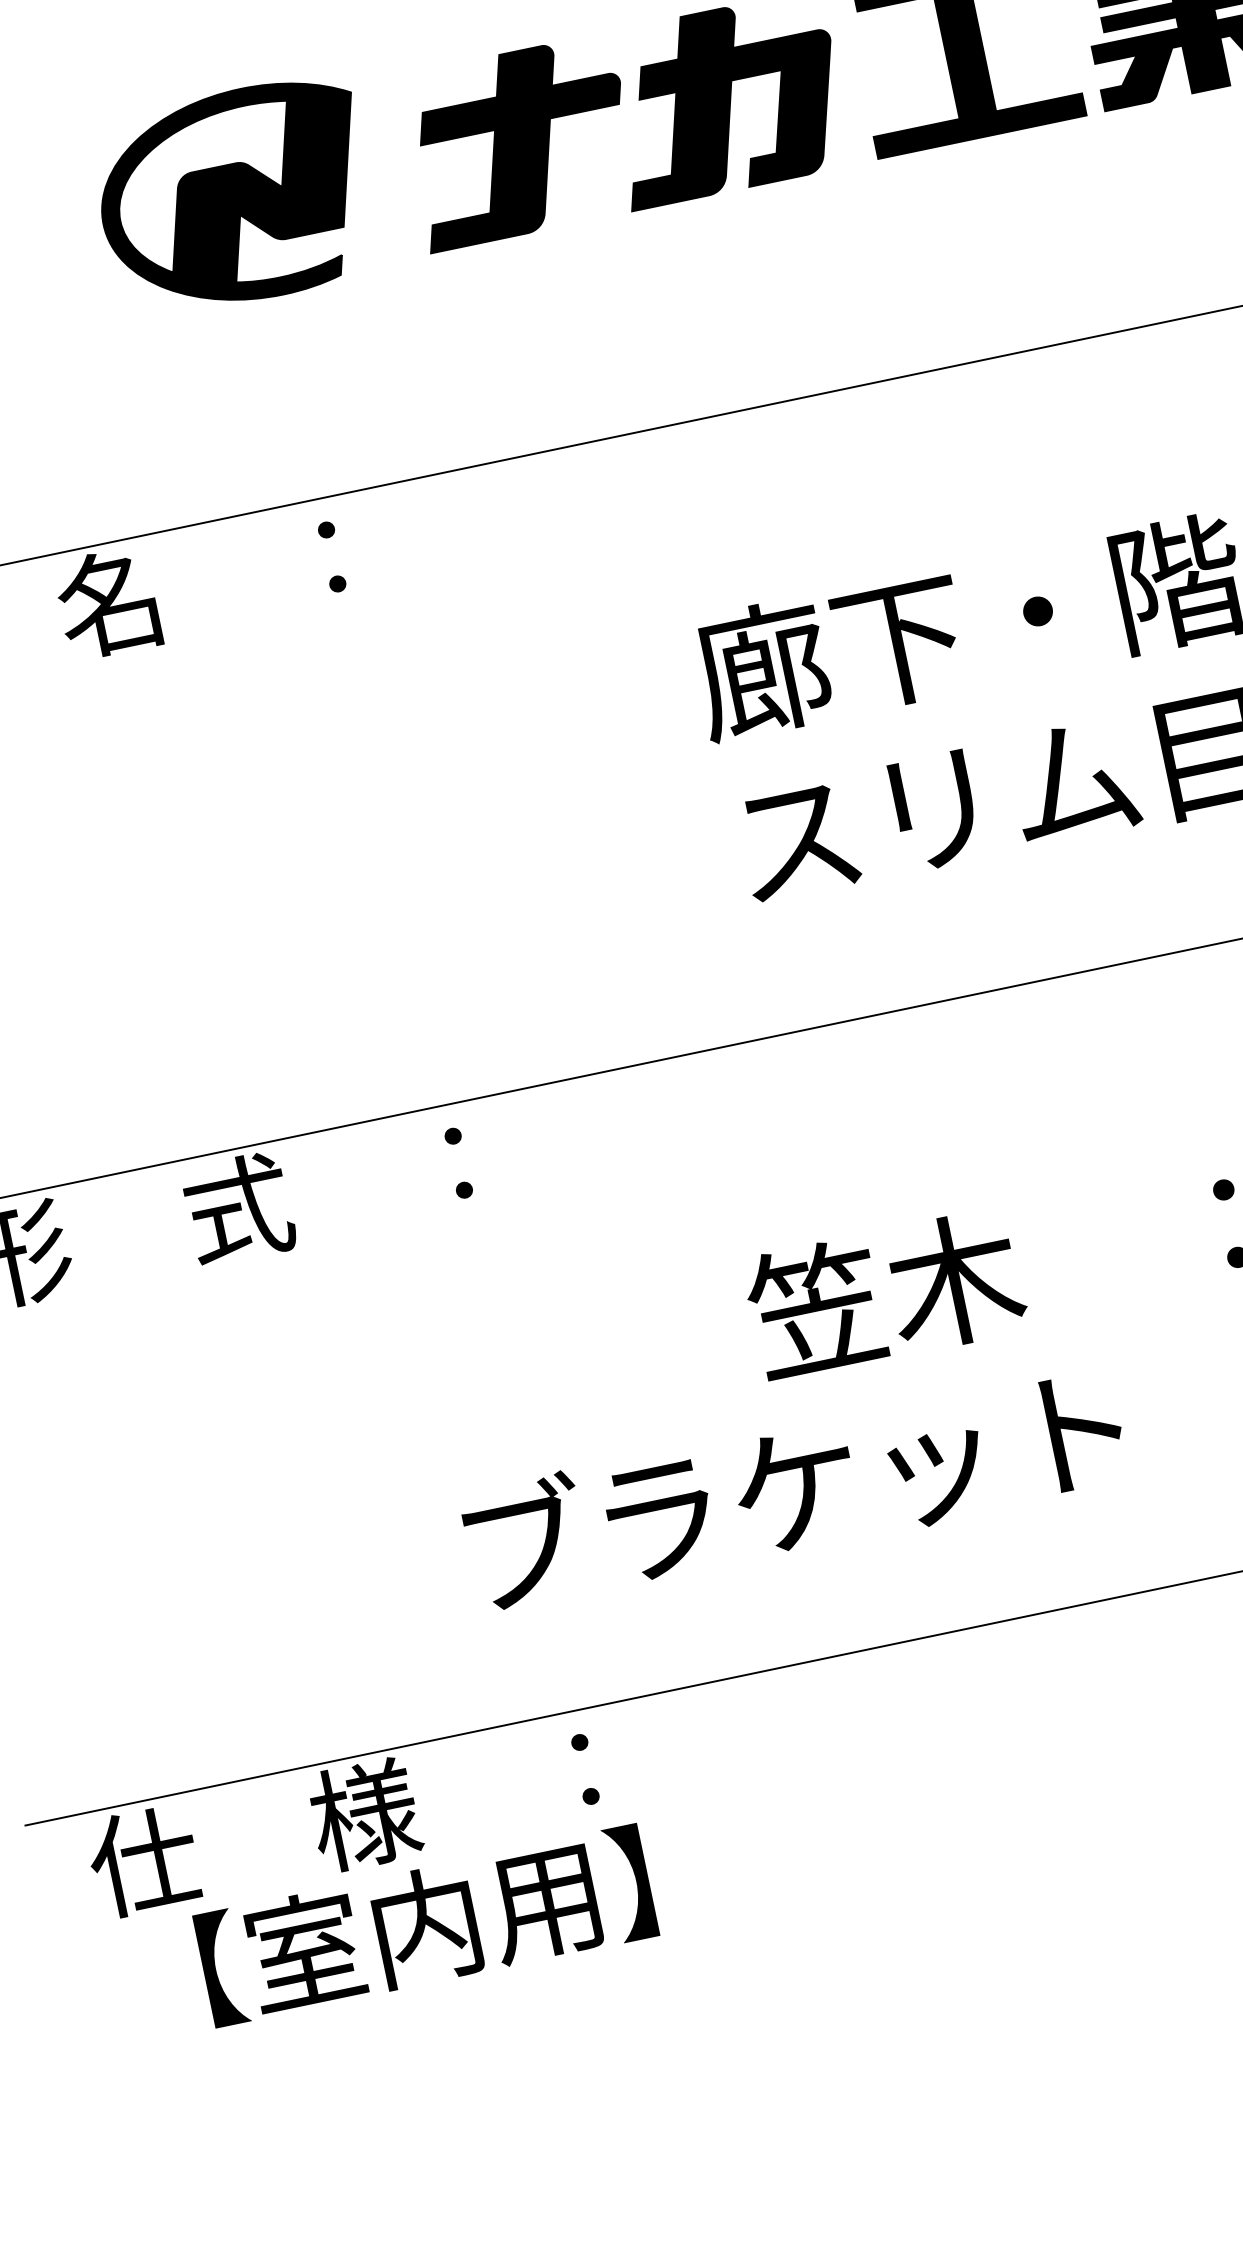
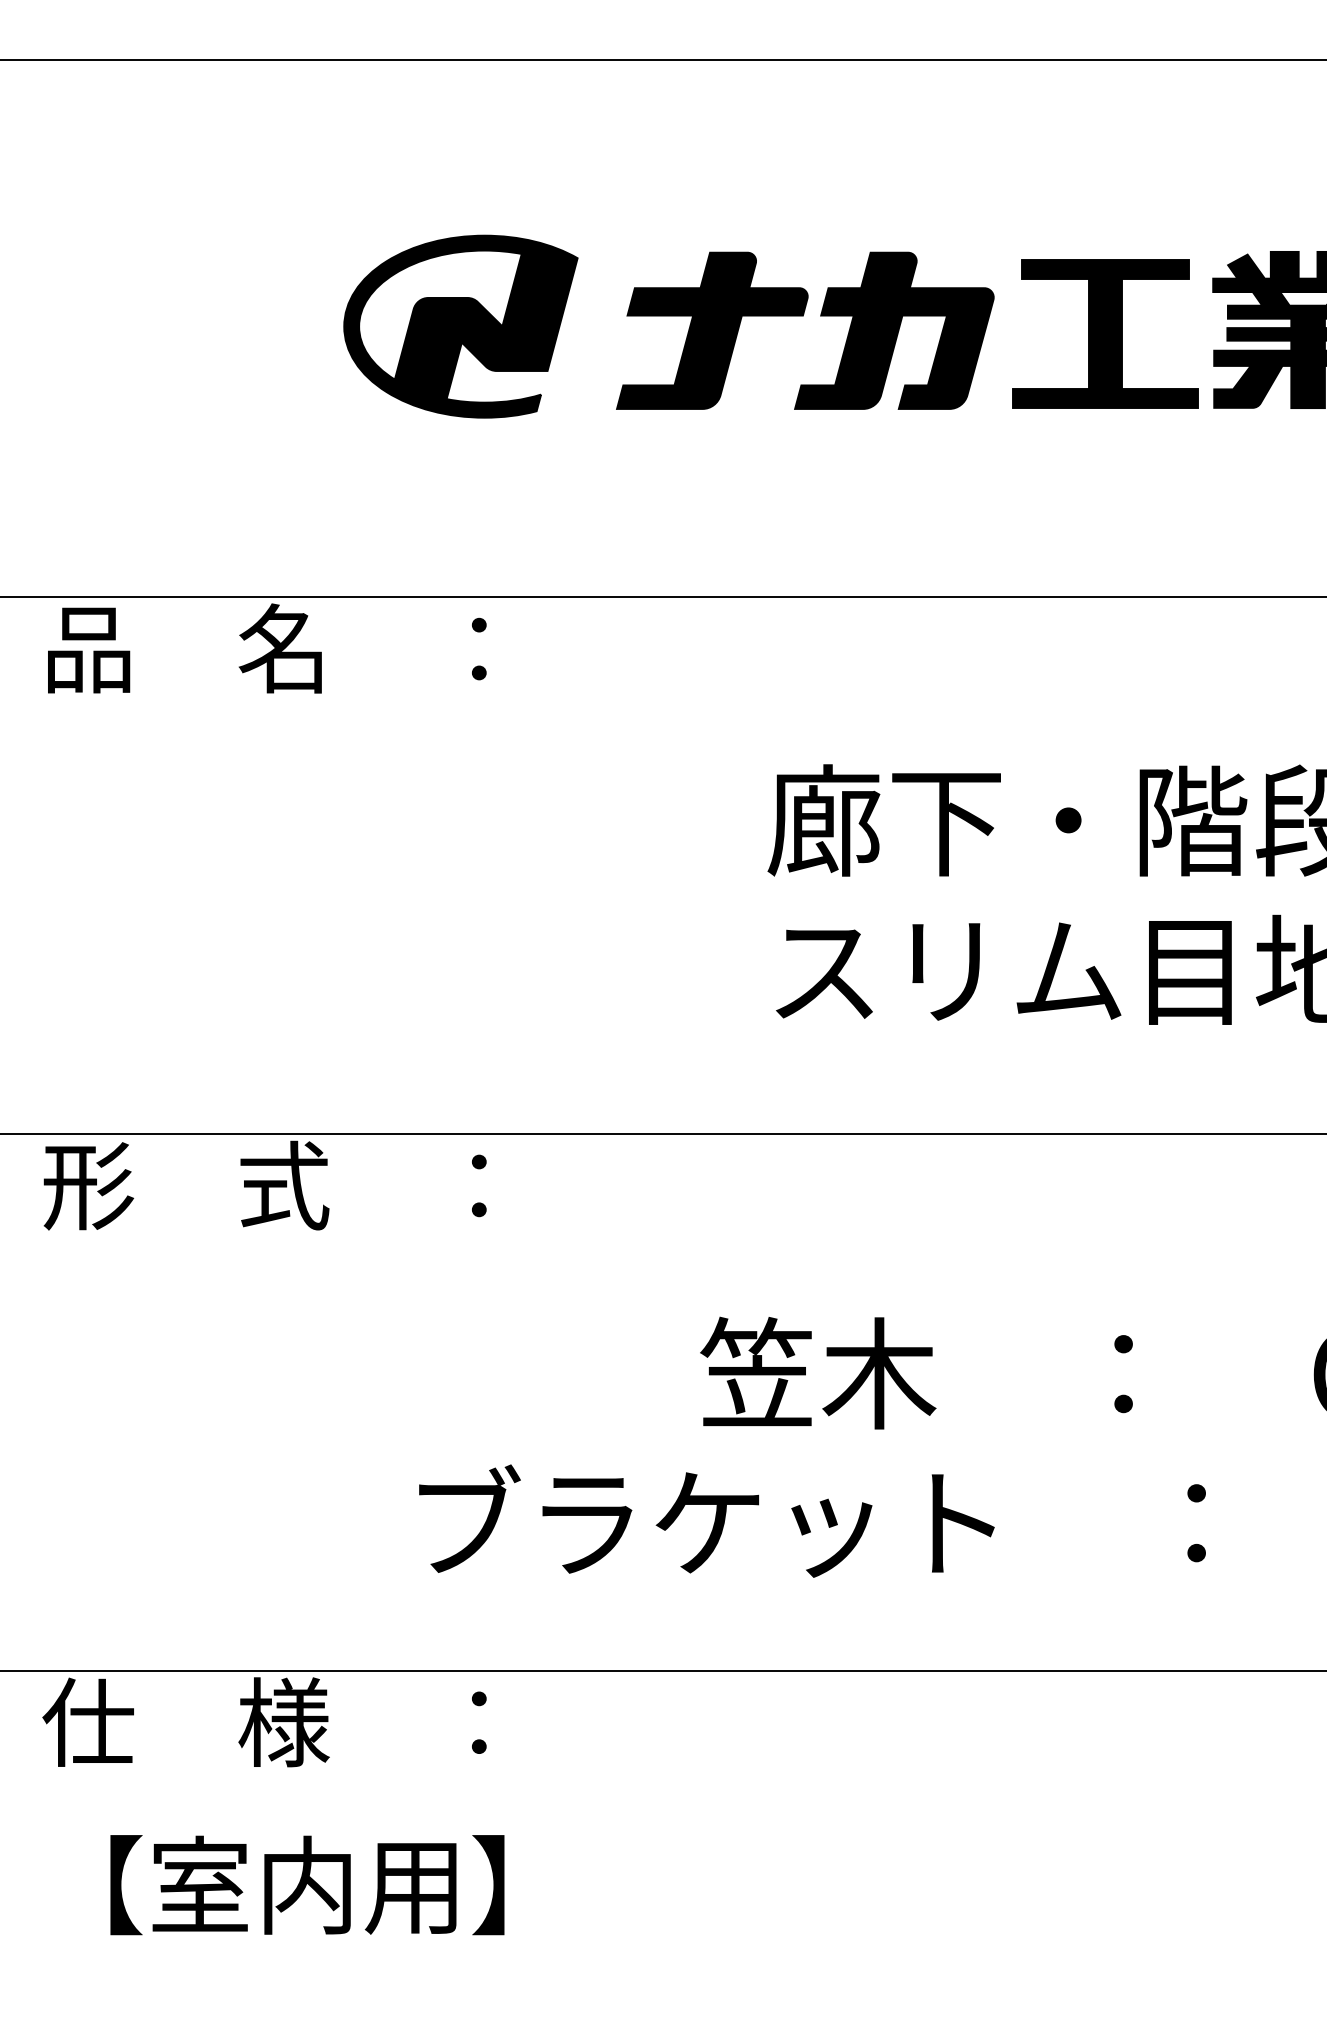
text: (426, 1926) -> (307, 1885), moved

